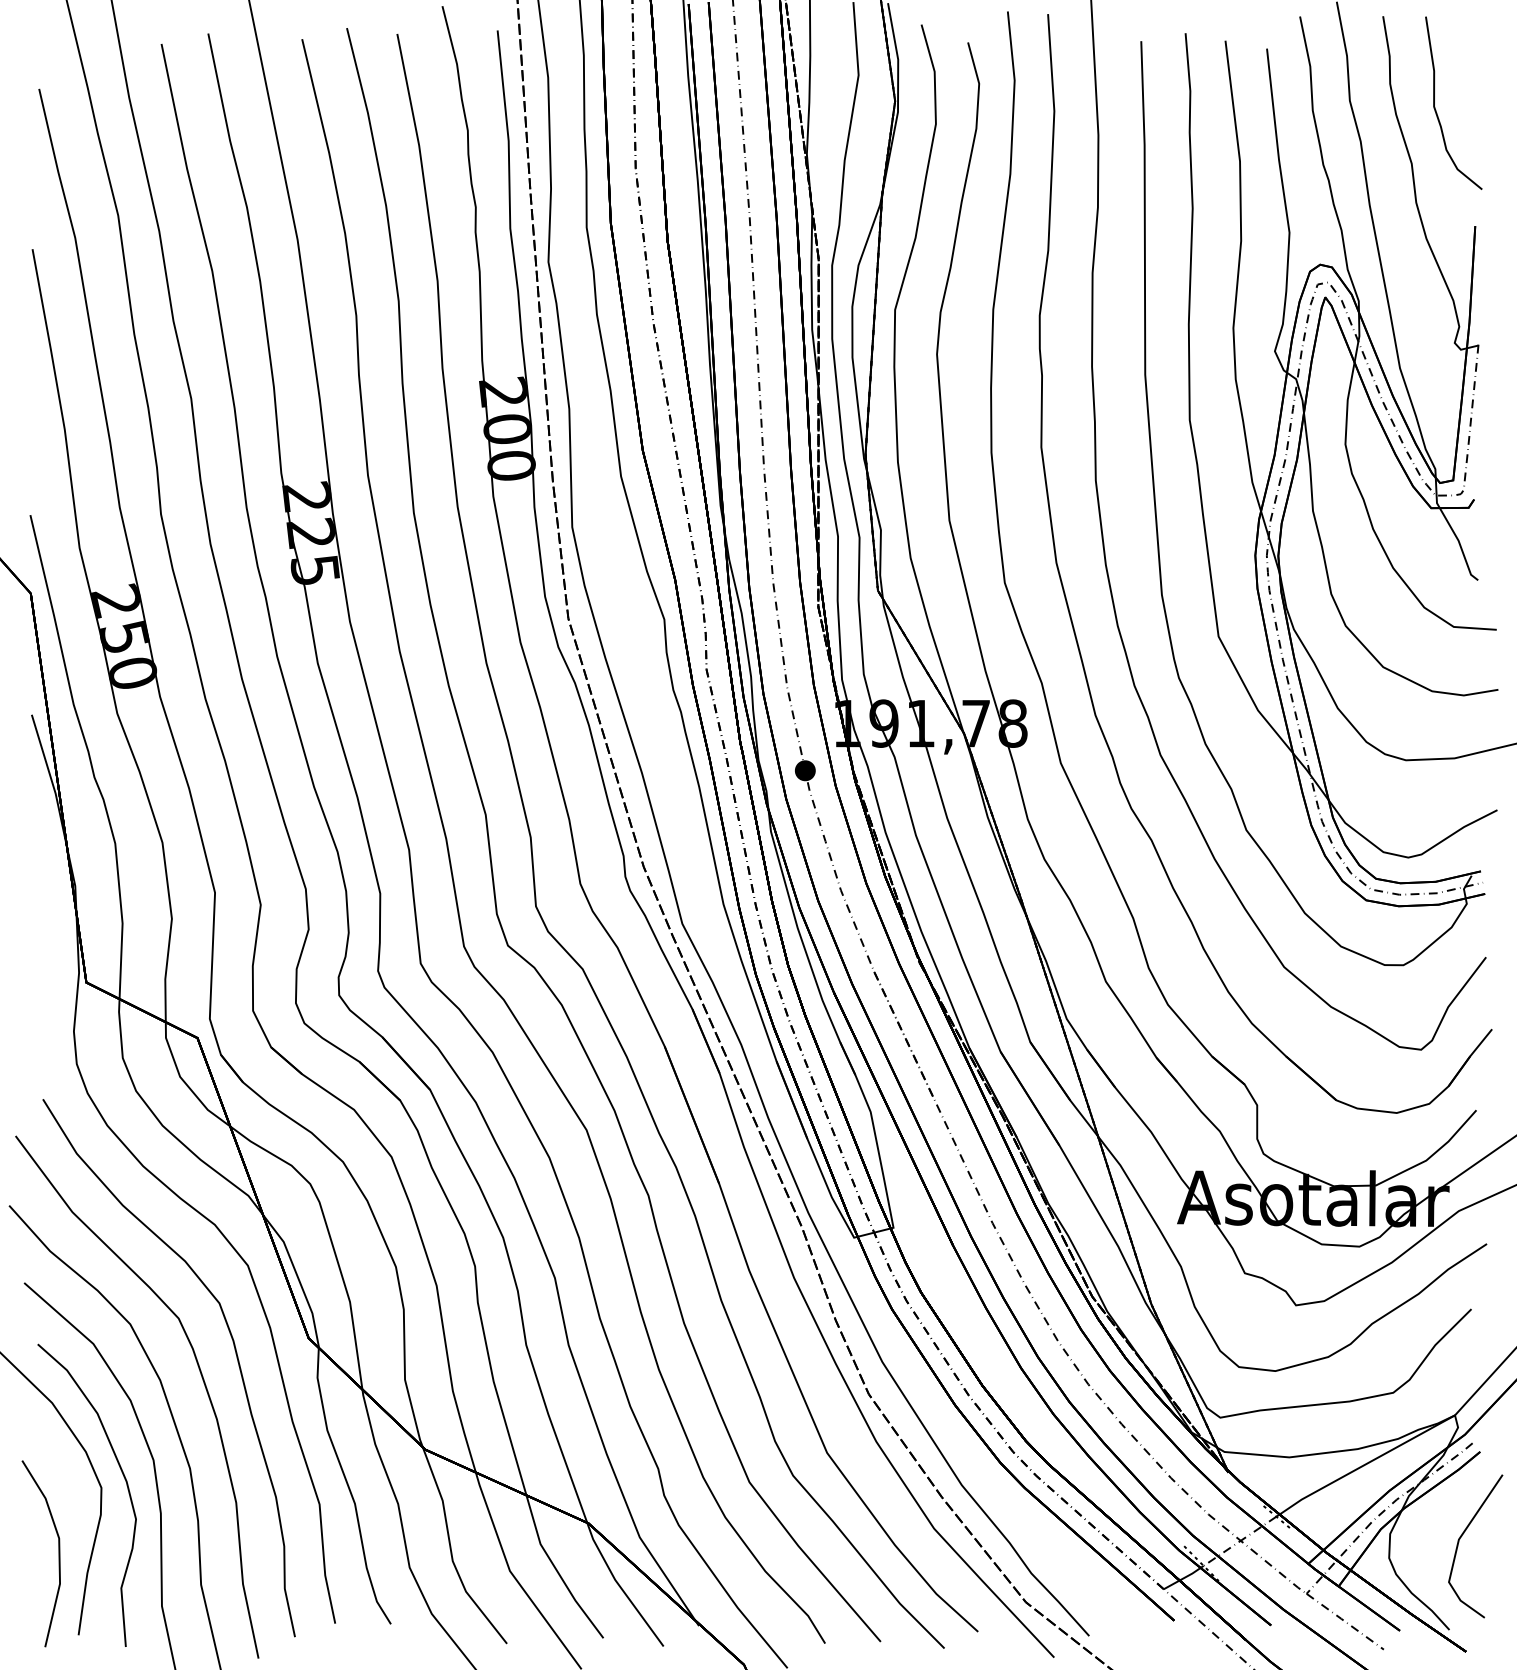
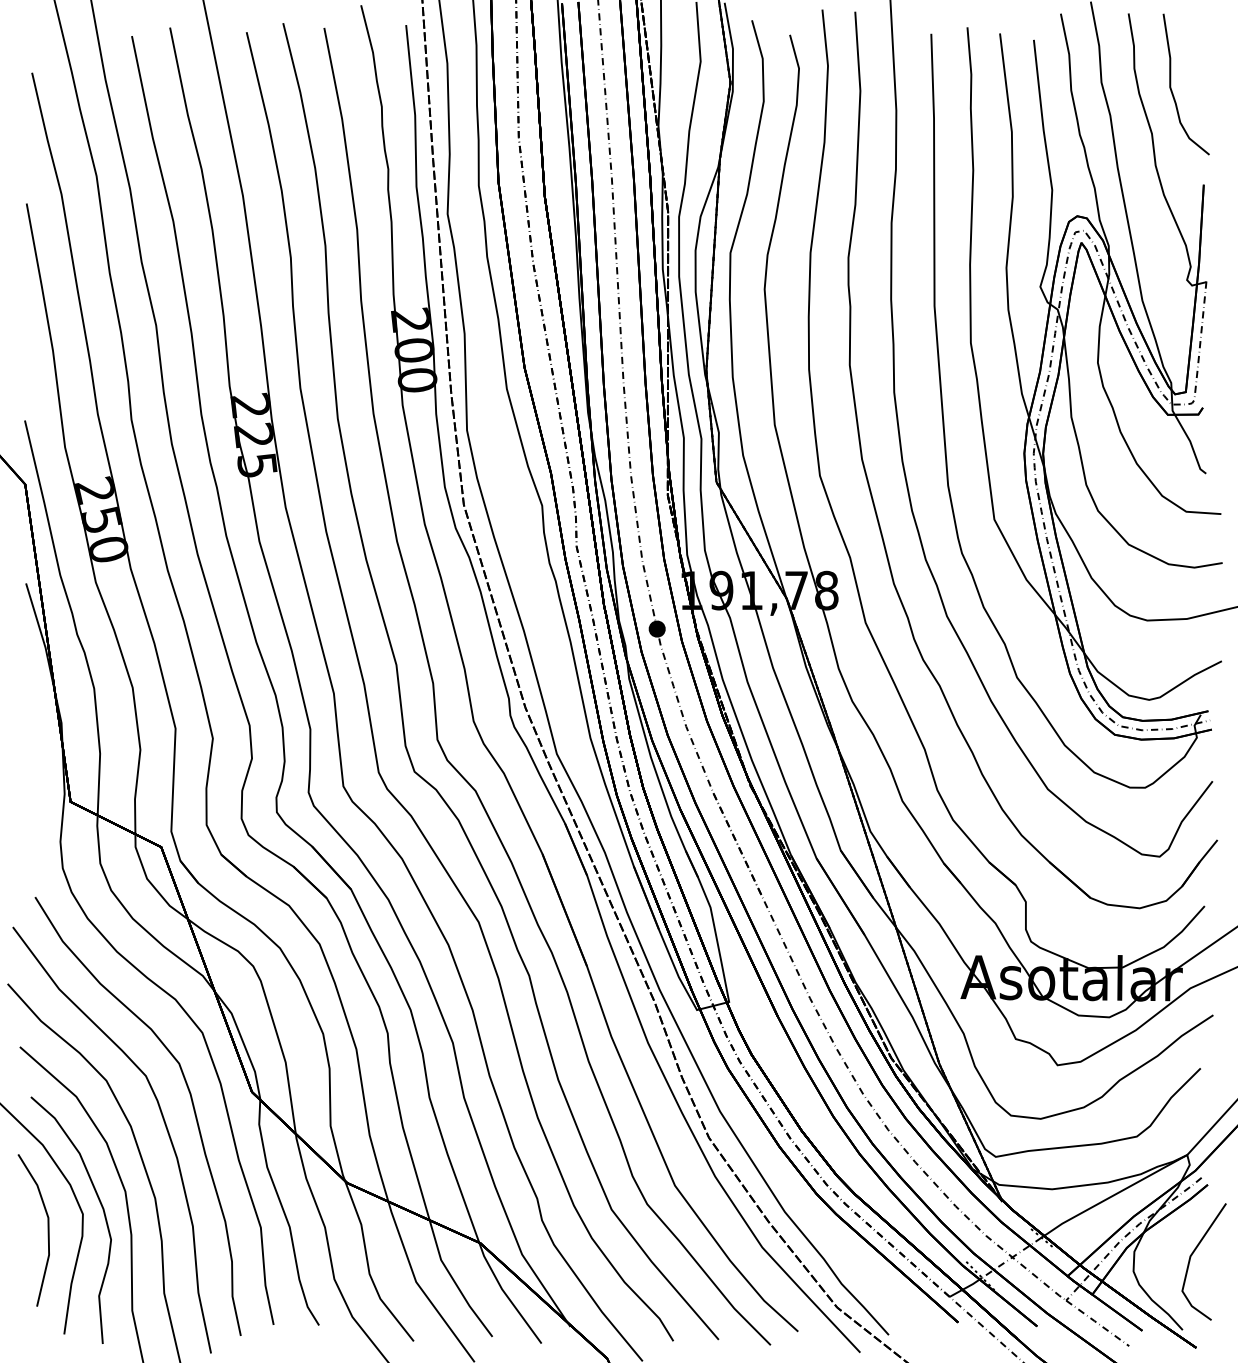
line: (58, 1553) -> (47, 1230), moved

